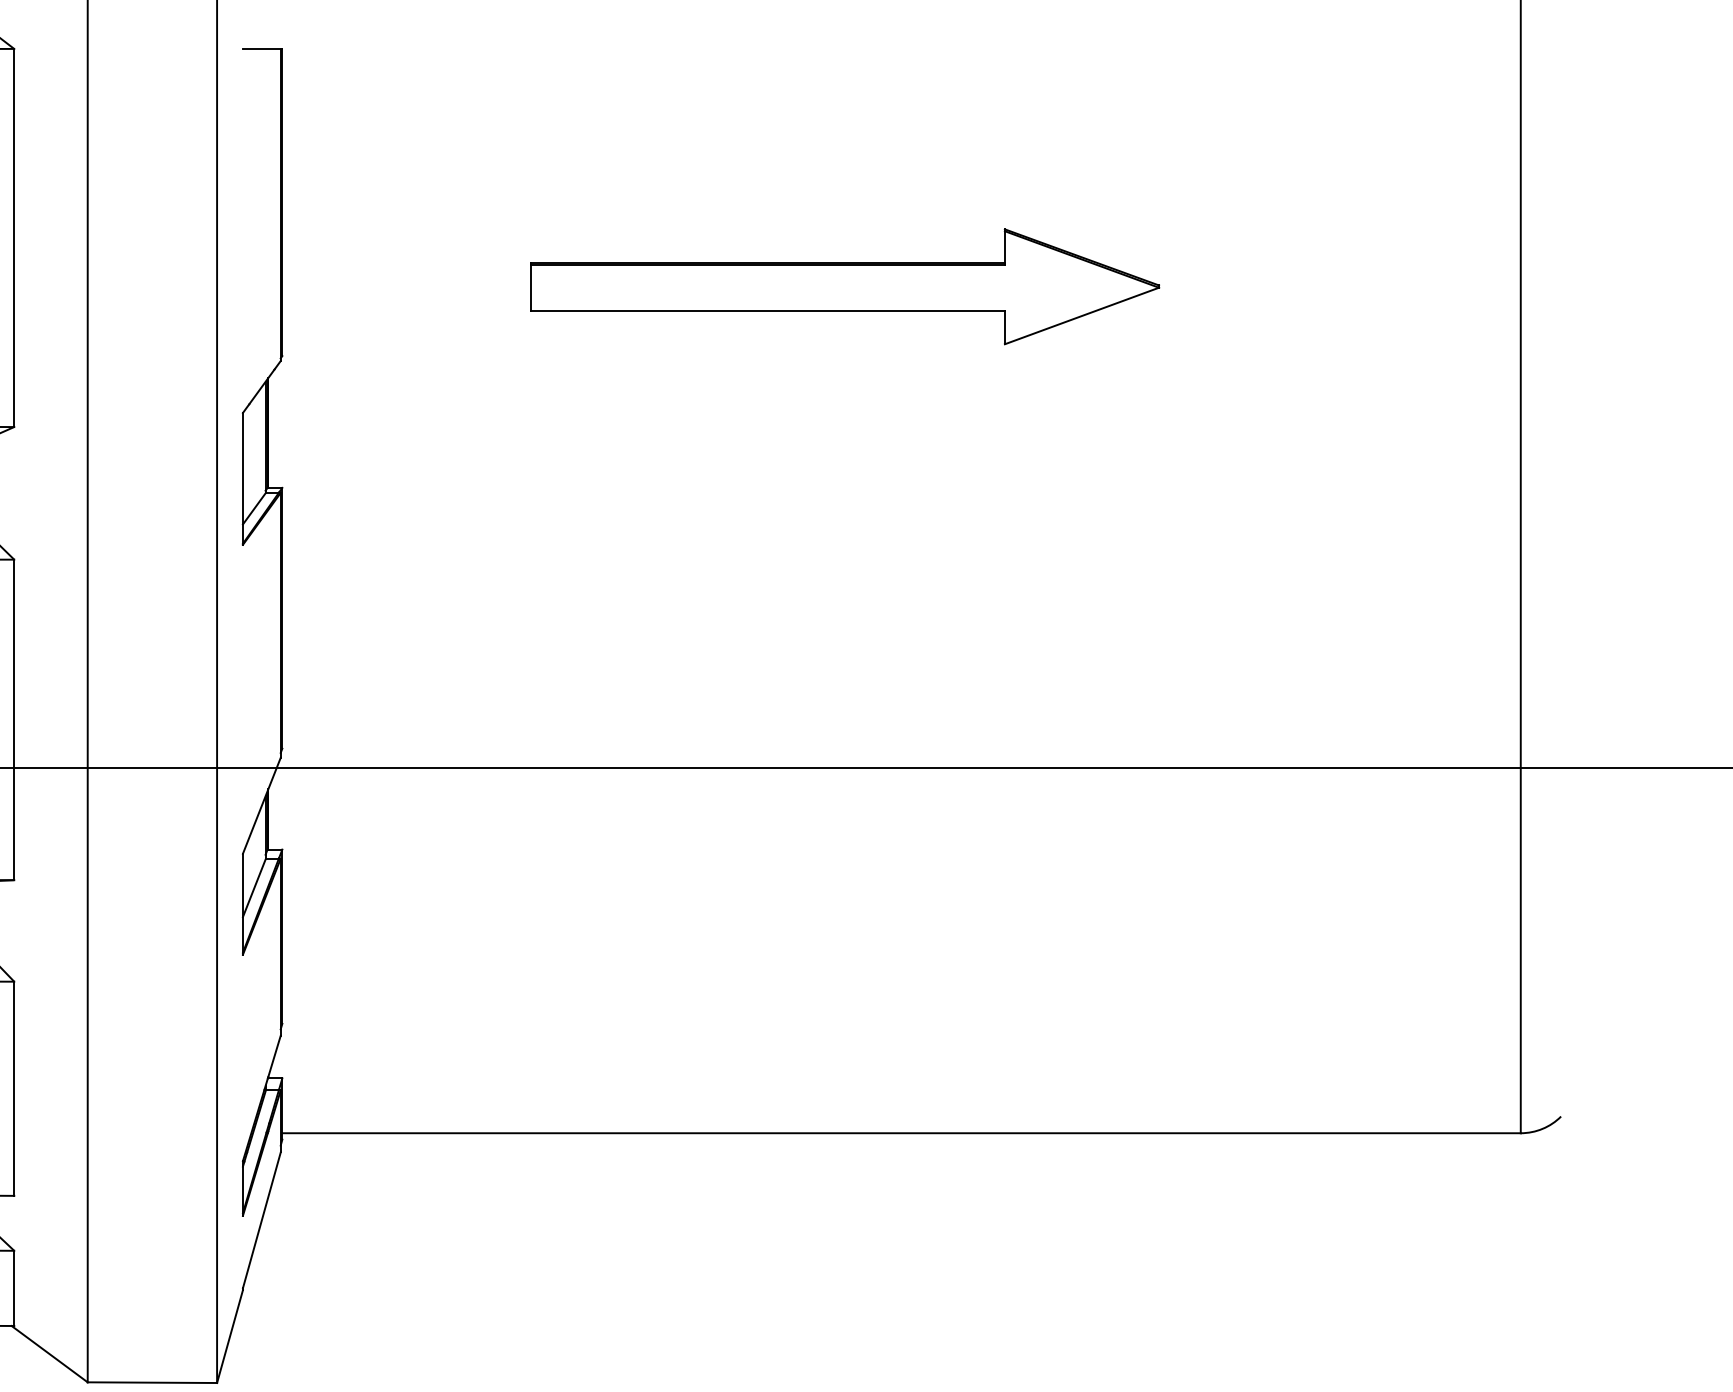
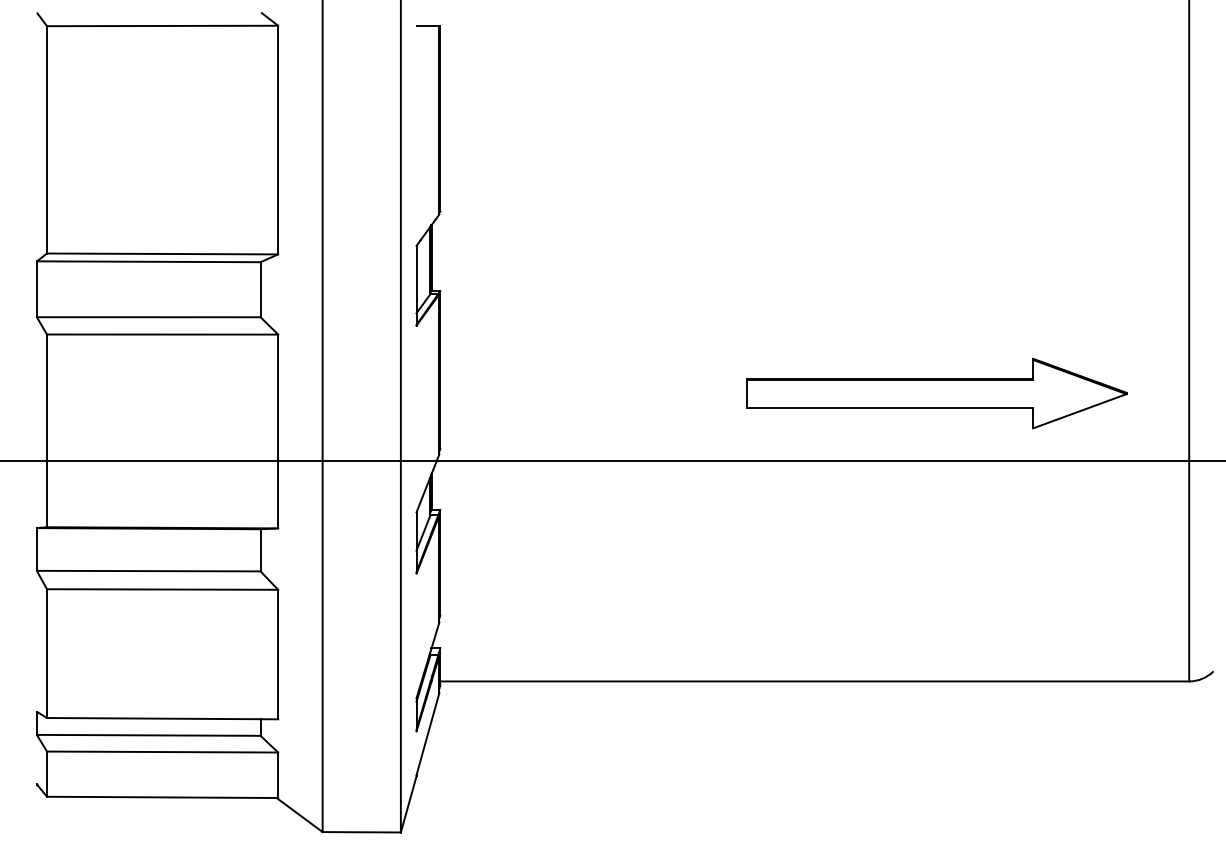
part: (844, 286) -> (936, 393), moved

